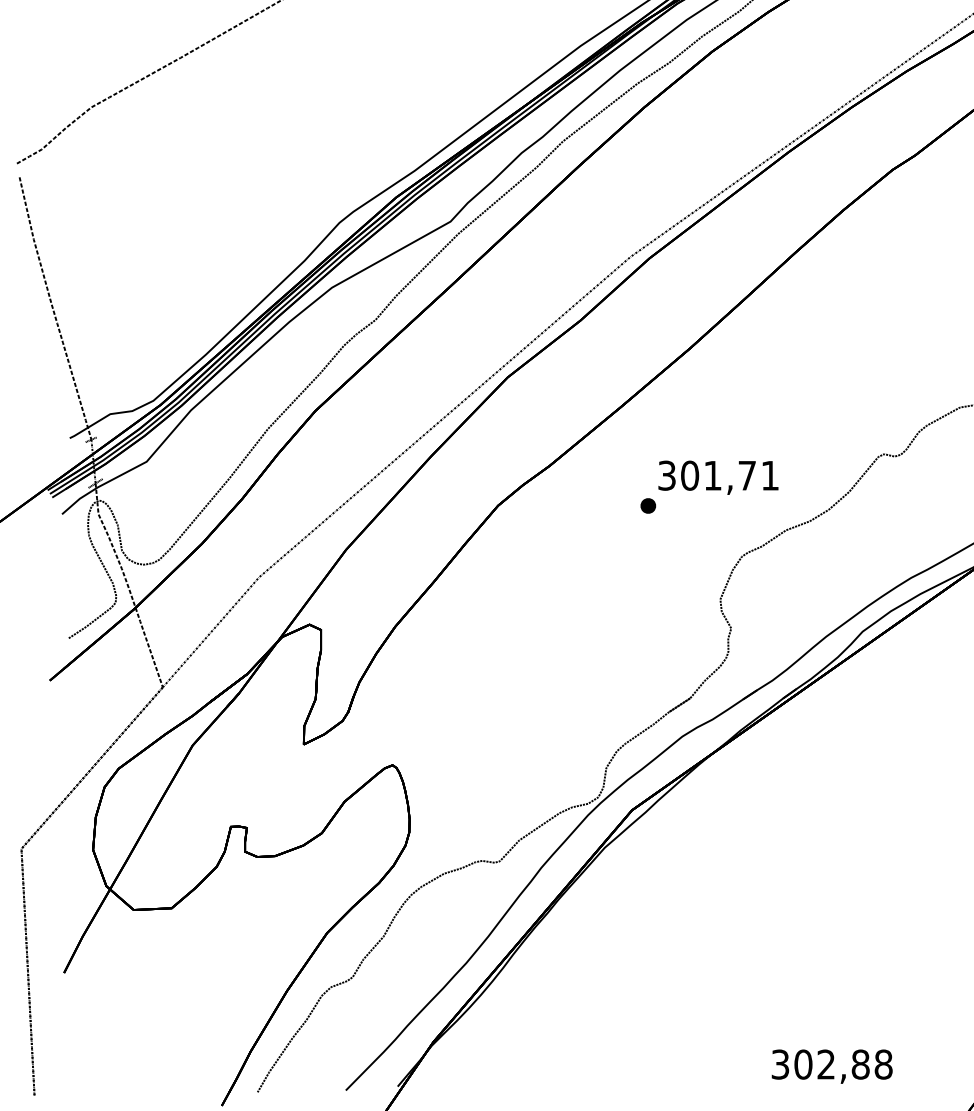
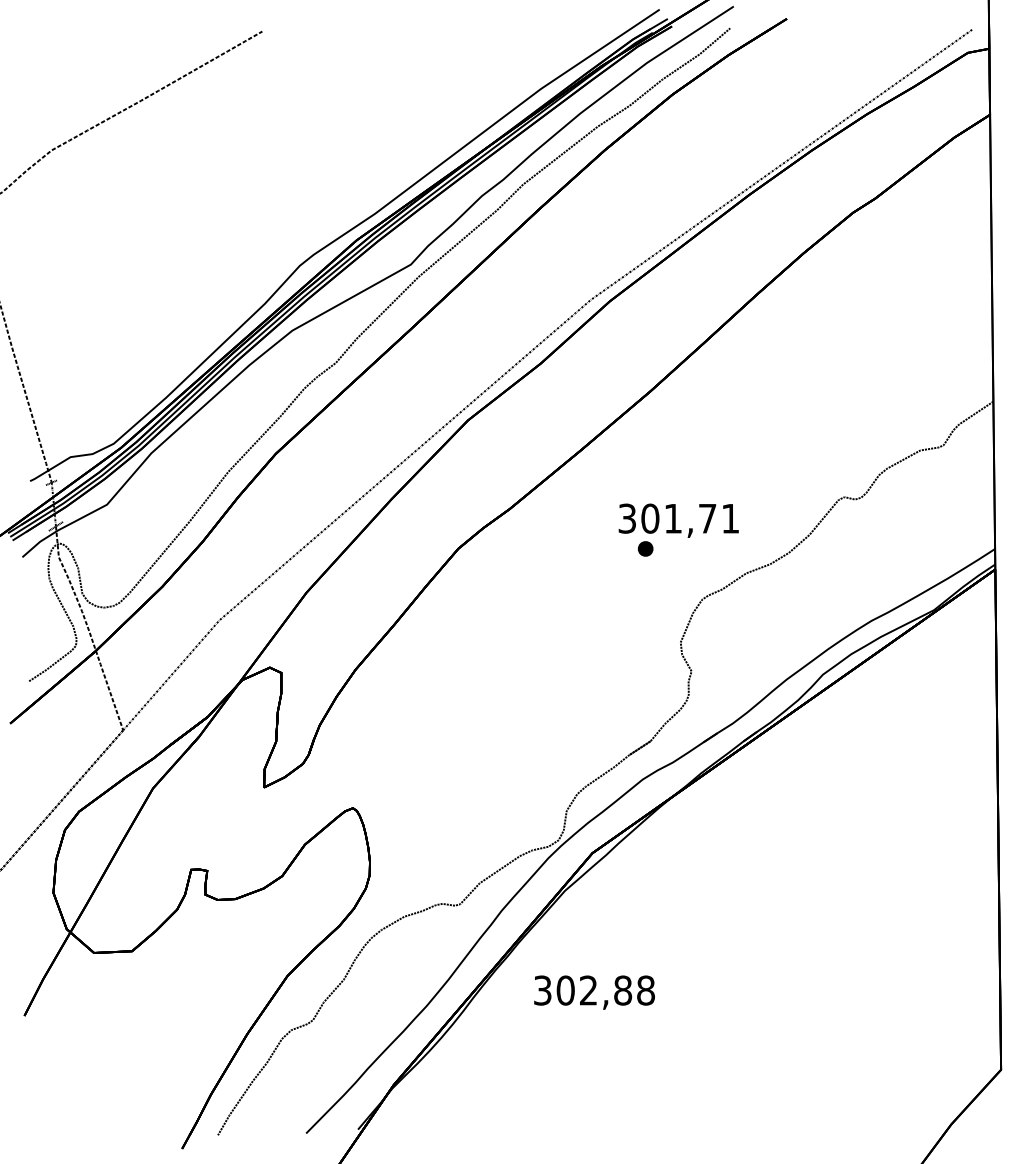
part: (648, 505) -> (645, 548), moved
text: (832, 1066) -> (594, 992), moved

